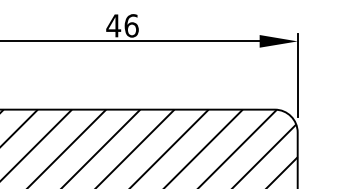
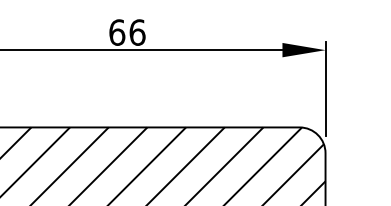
text: (113, 25) -> (116, 32), 46 -> 66

